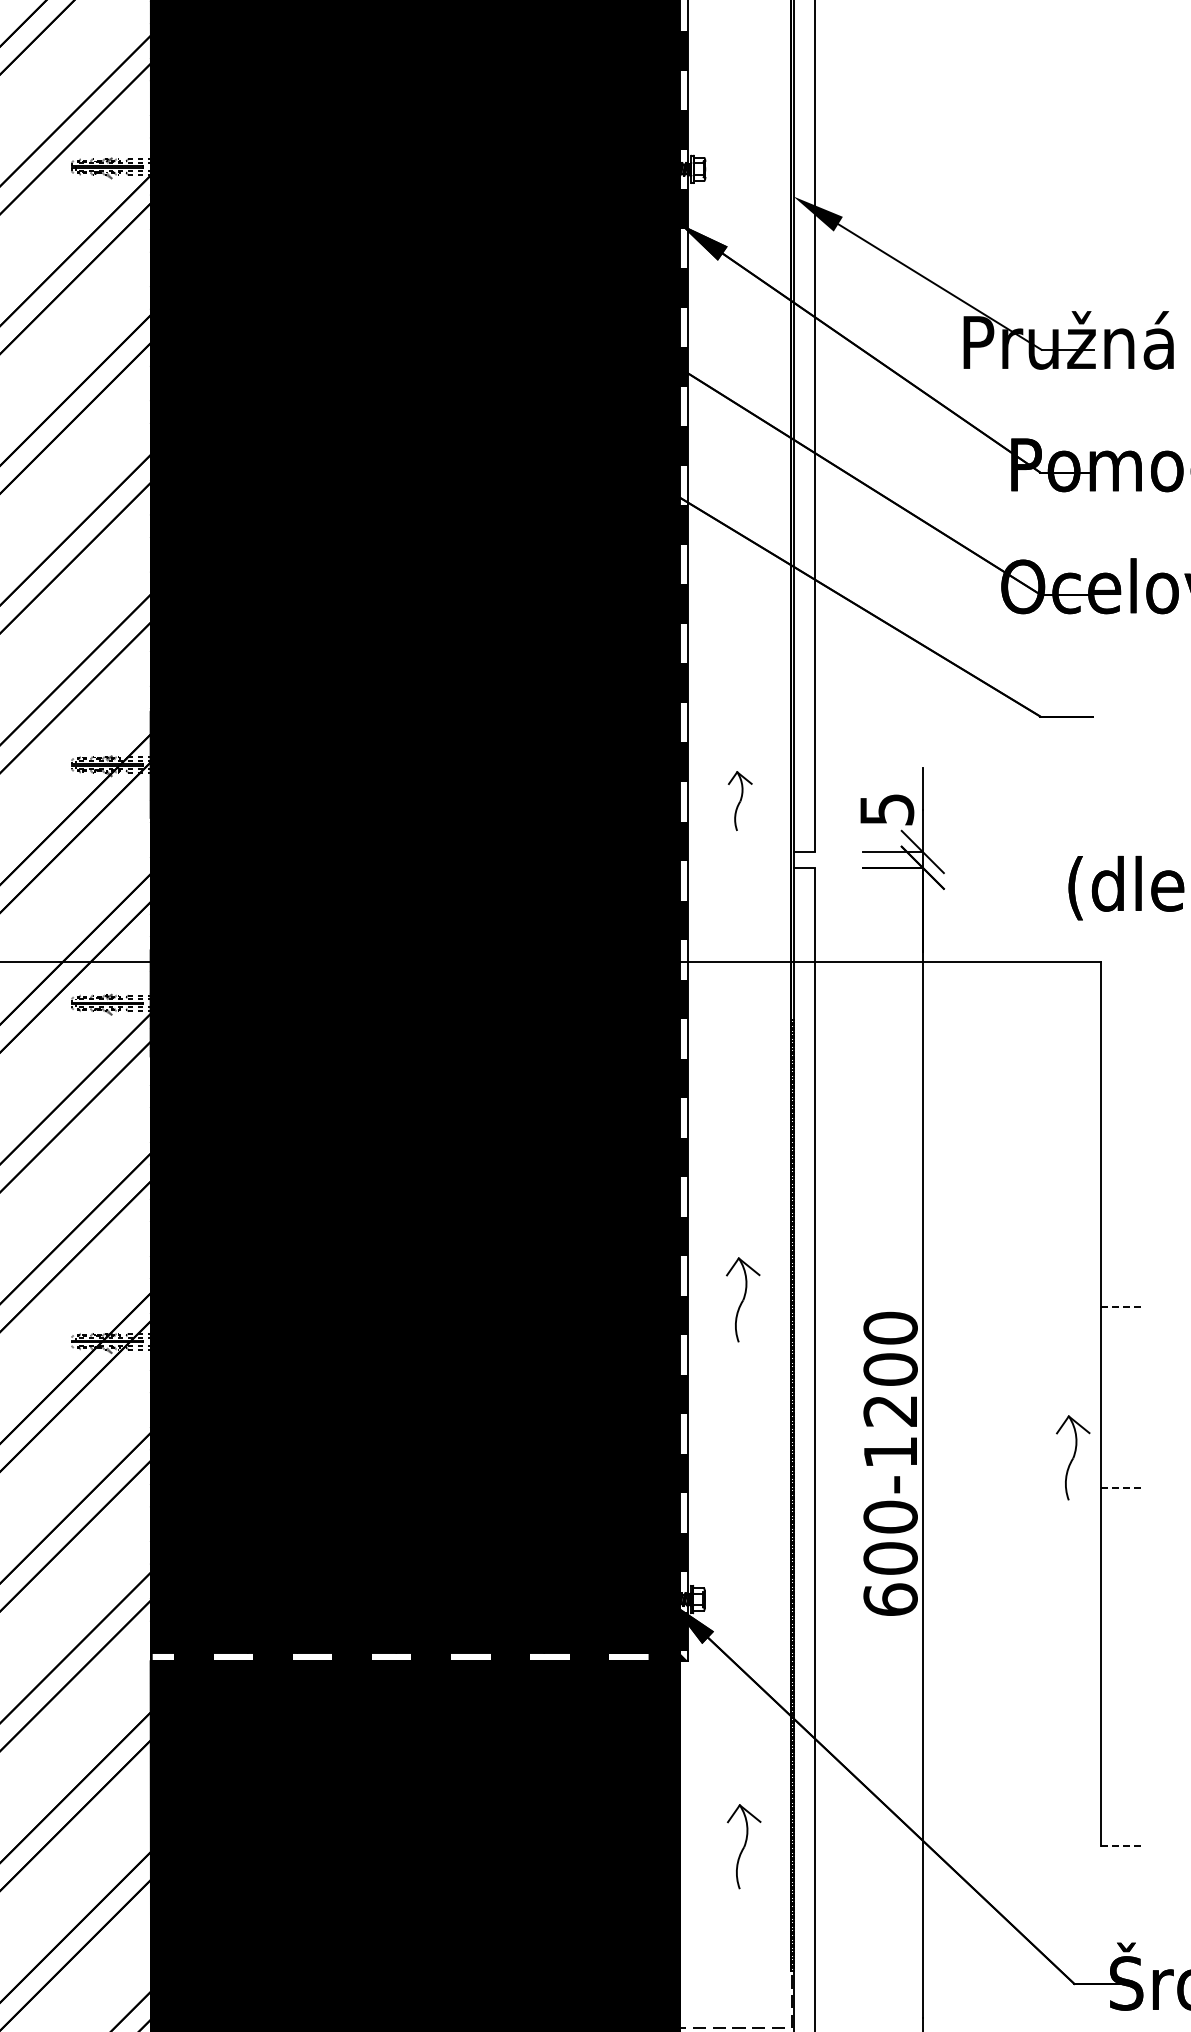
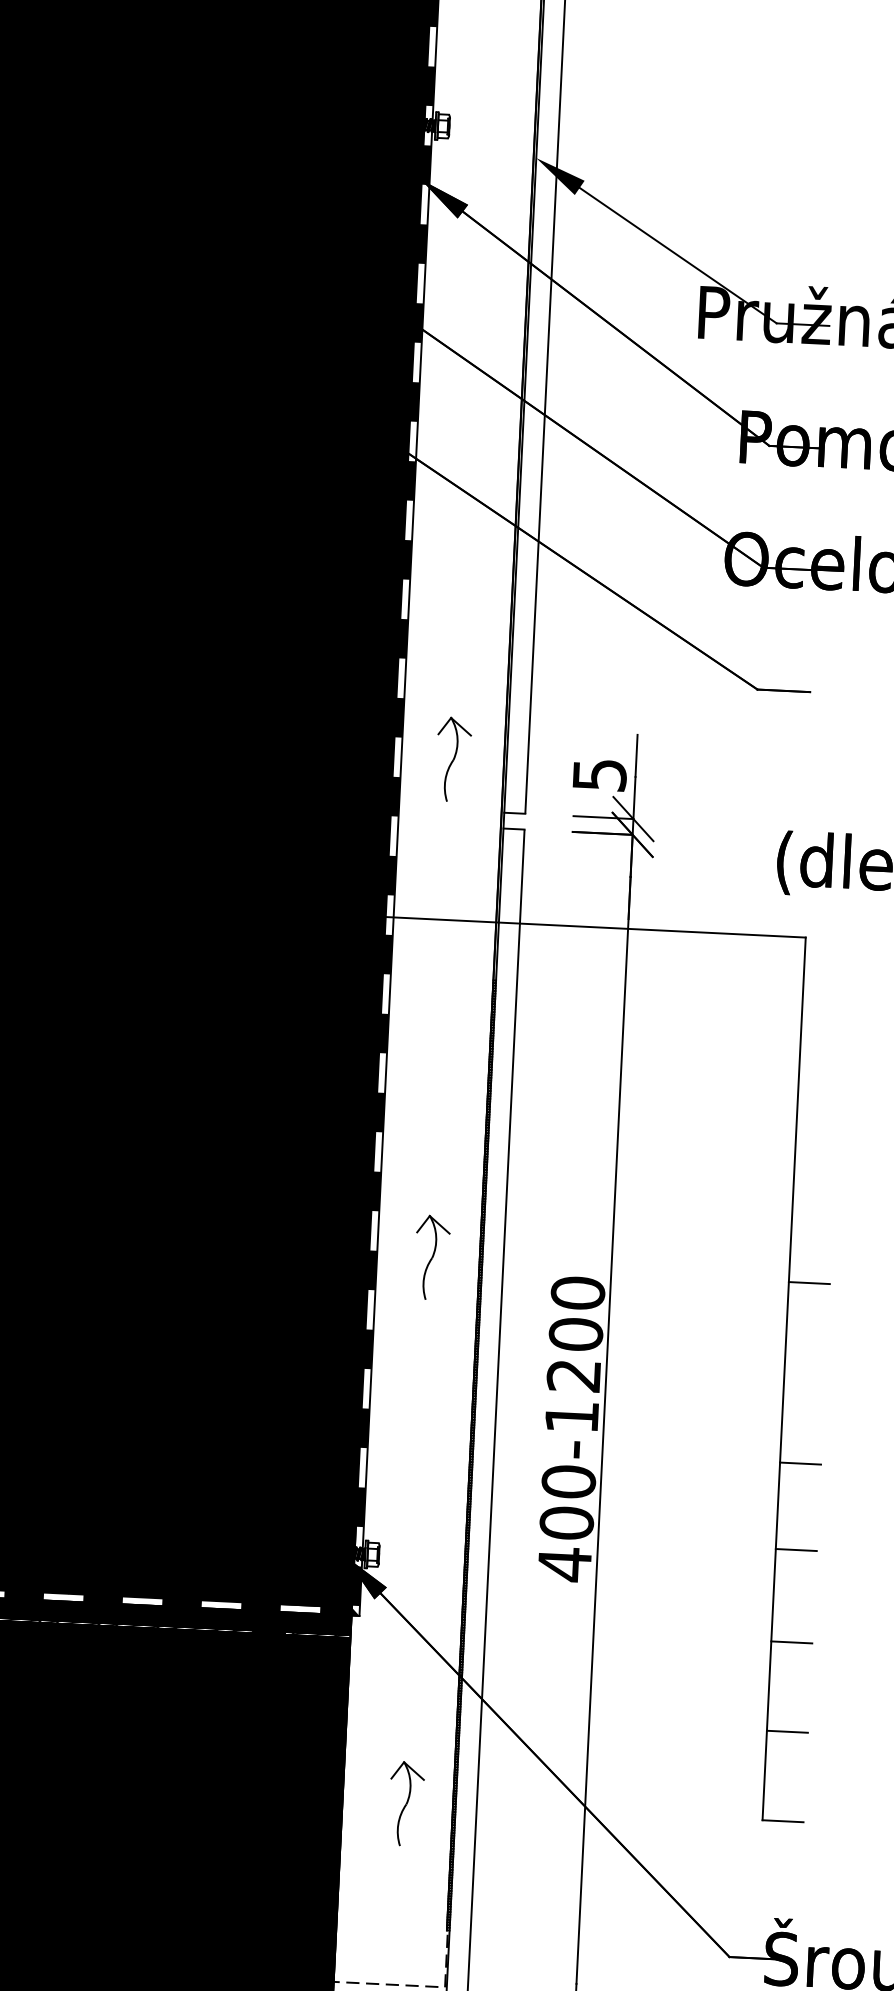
part: (740, 800) -> (453, 758), size x1.43
line: (1121, 1306) -> (809, 1282), dashed -> solid
part: (1073, 1457) -> (754, 1431), removed
line: (1121, 1487) -> (800, 1463), dashed -> solid
line: (1120, 1574) -> (795, 1550), added
text: (890, 1599) -> (564, 1564), 600-1200 -> 400-1200
line: (1120, 1666) -> (791, 1642), added
line: (1120, 1756) -> (786, 1732), added
line: (1121, 1845) -> (783, 1821), dashed -> solid

